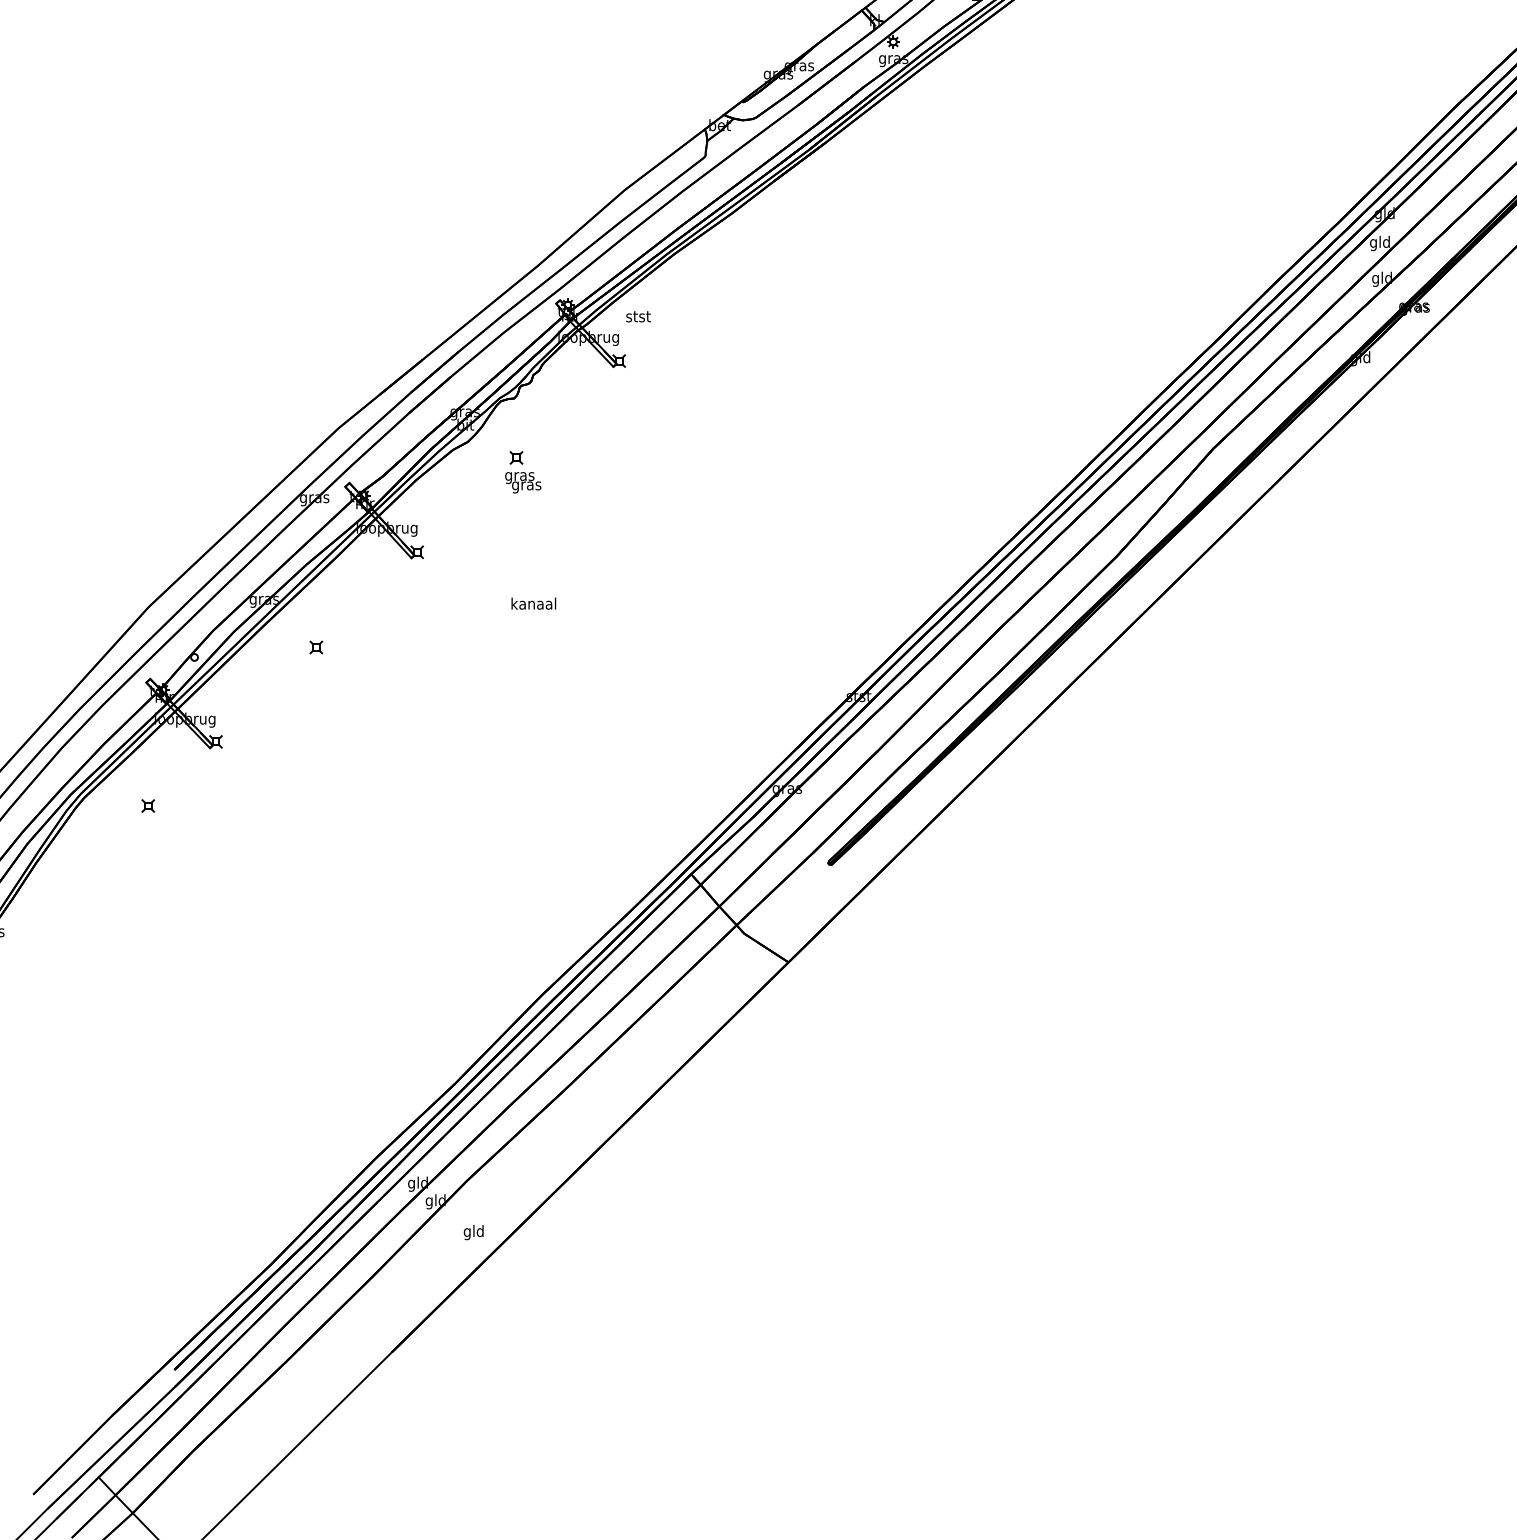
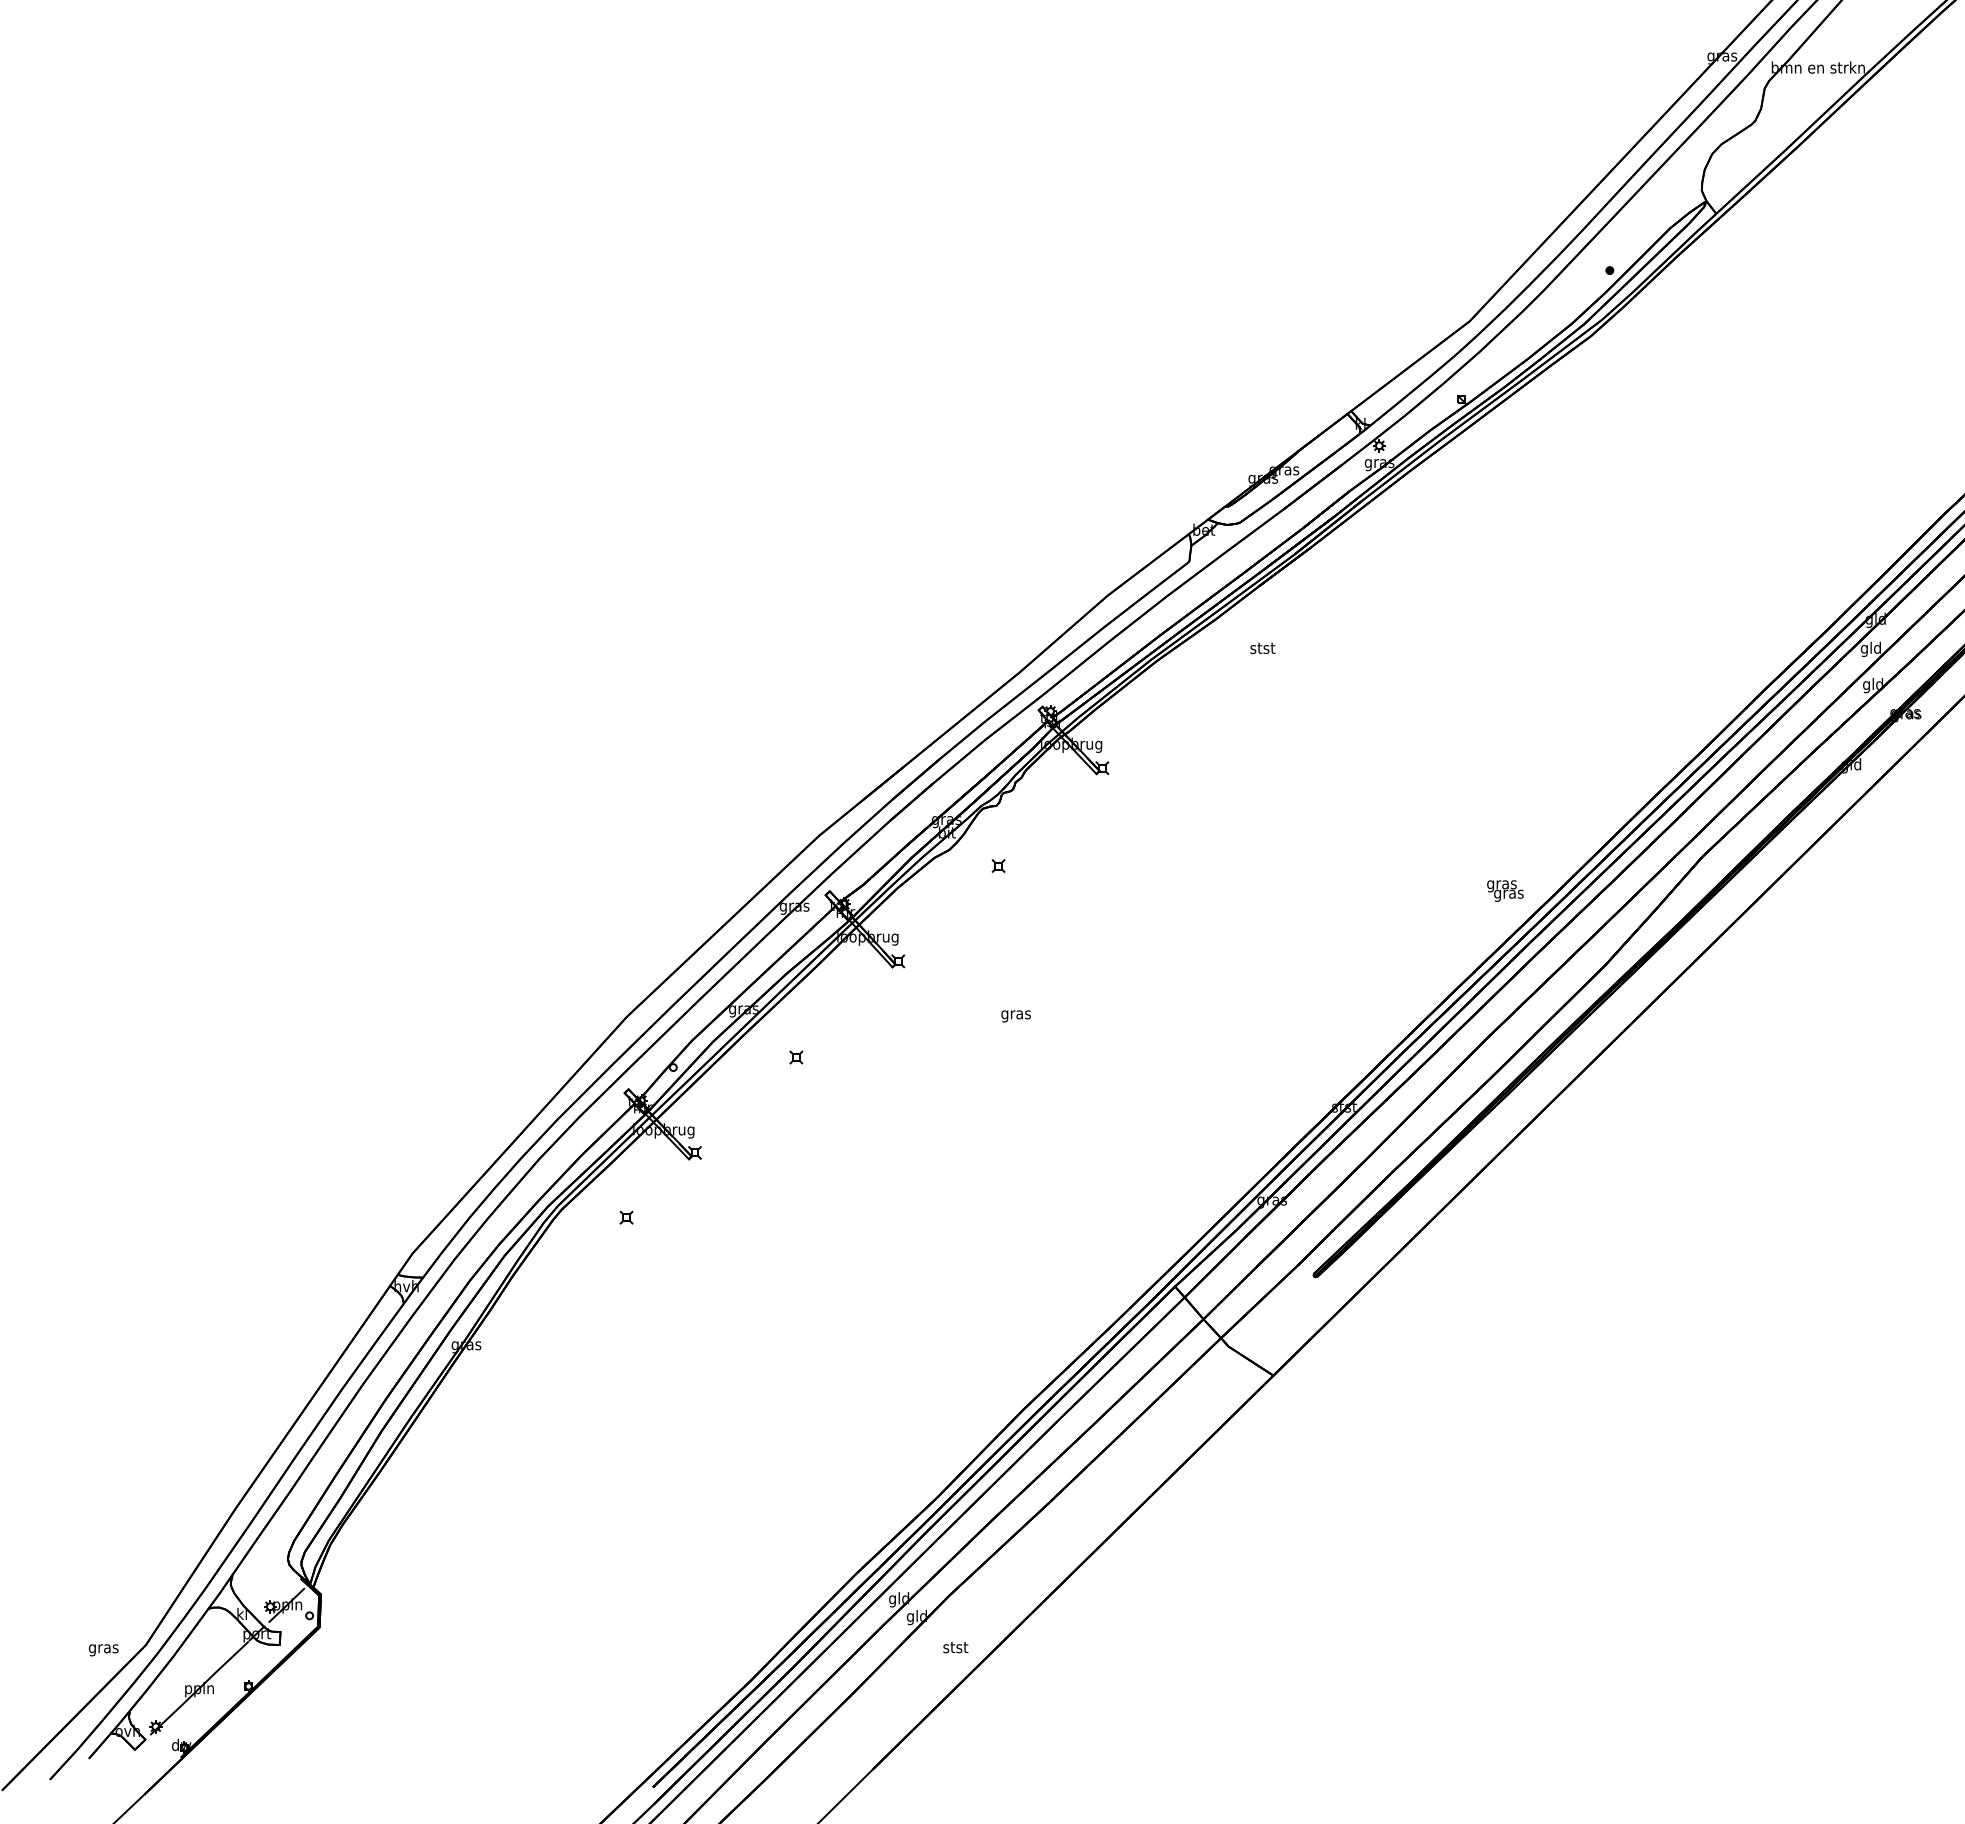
text: (638, 315) -> (1262, 647), moved
text: (523, 482) -> (1505, 890), moved
text: (533, 604) -> (1015, 1014), kanaal -> gras
text: (473, 1232) -> (955, 1648), gld -> stst

